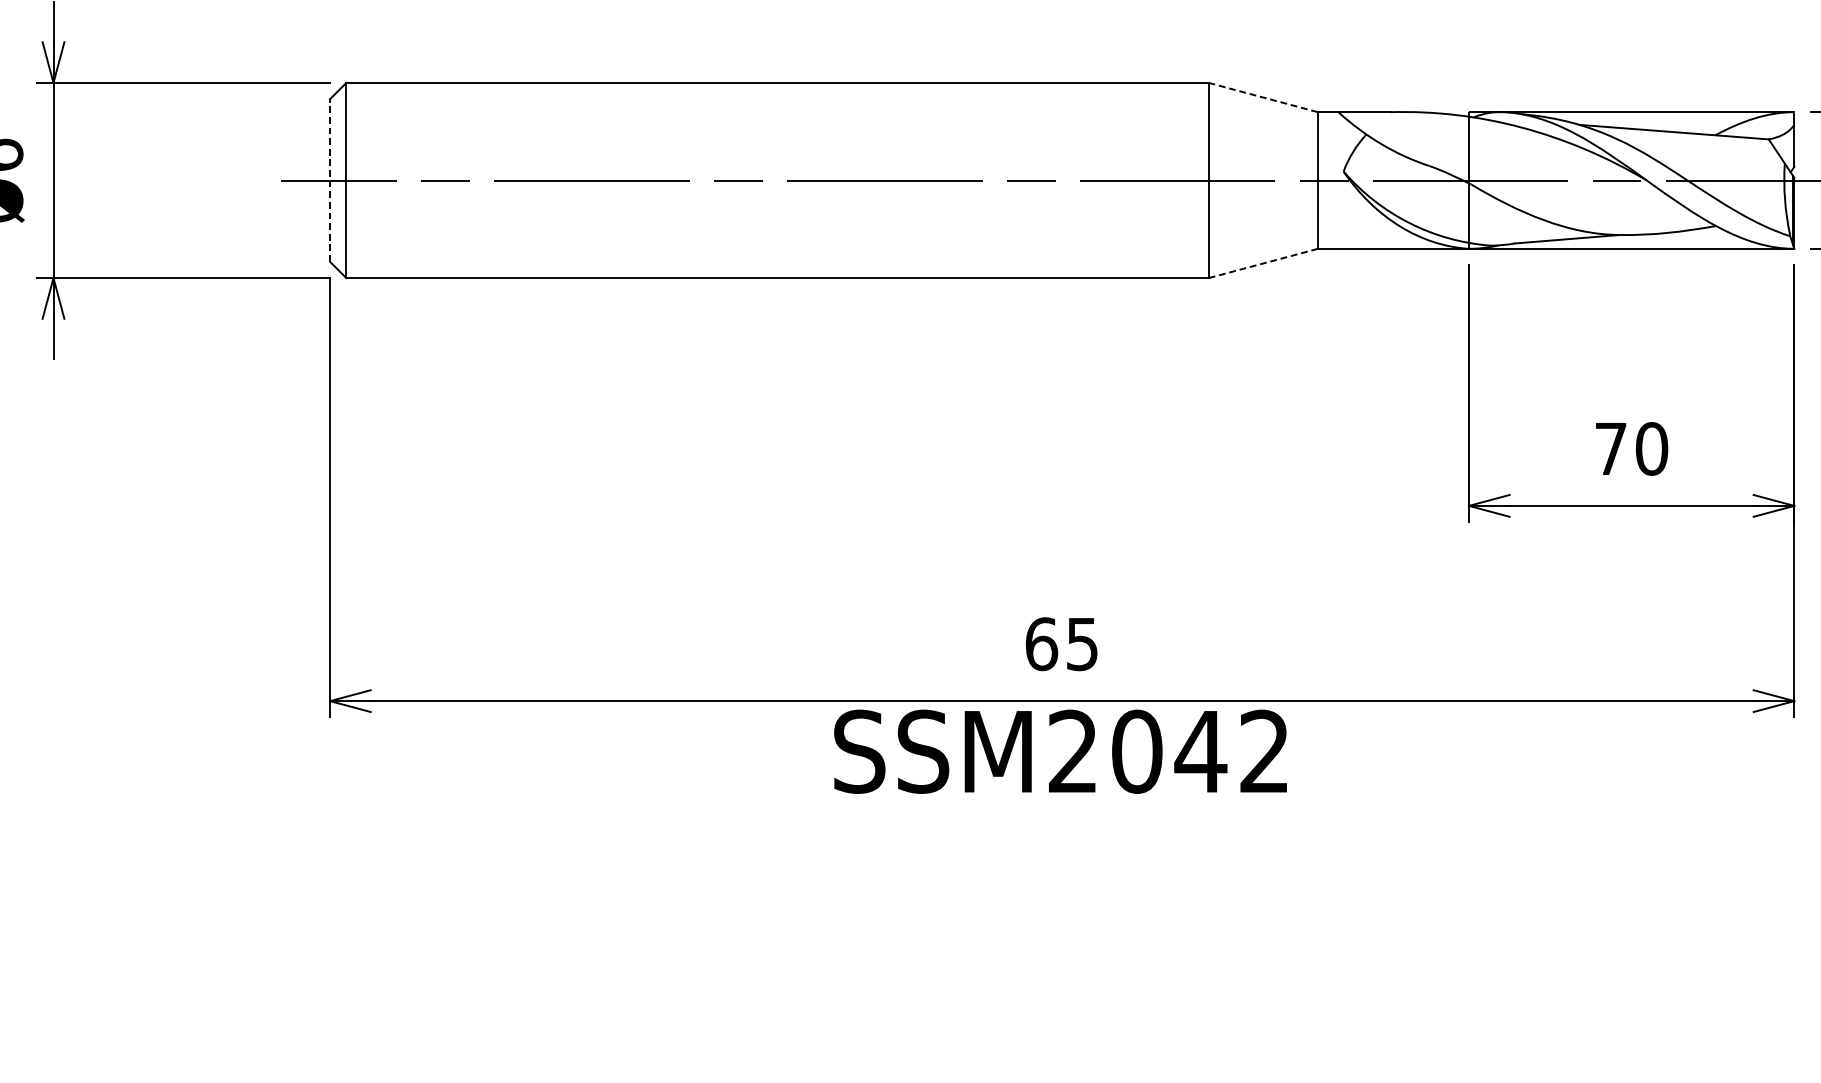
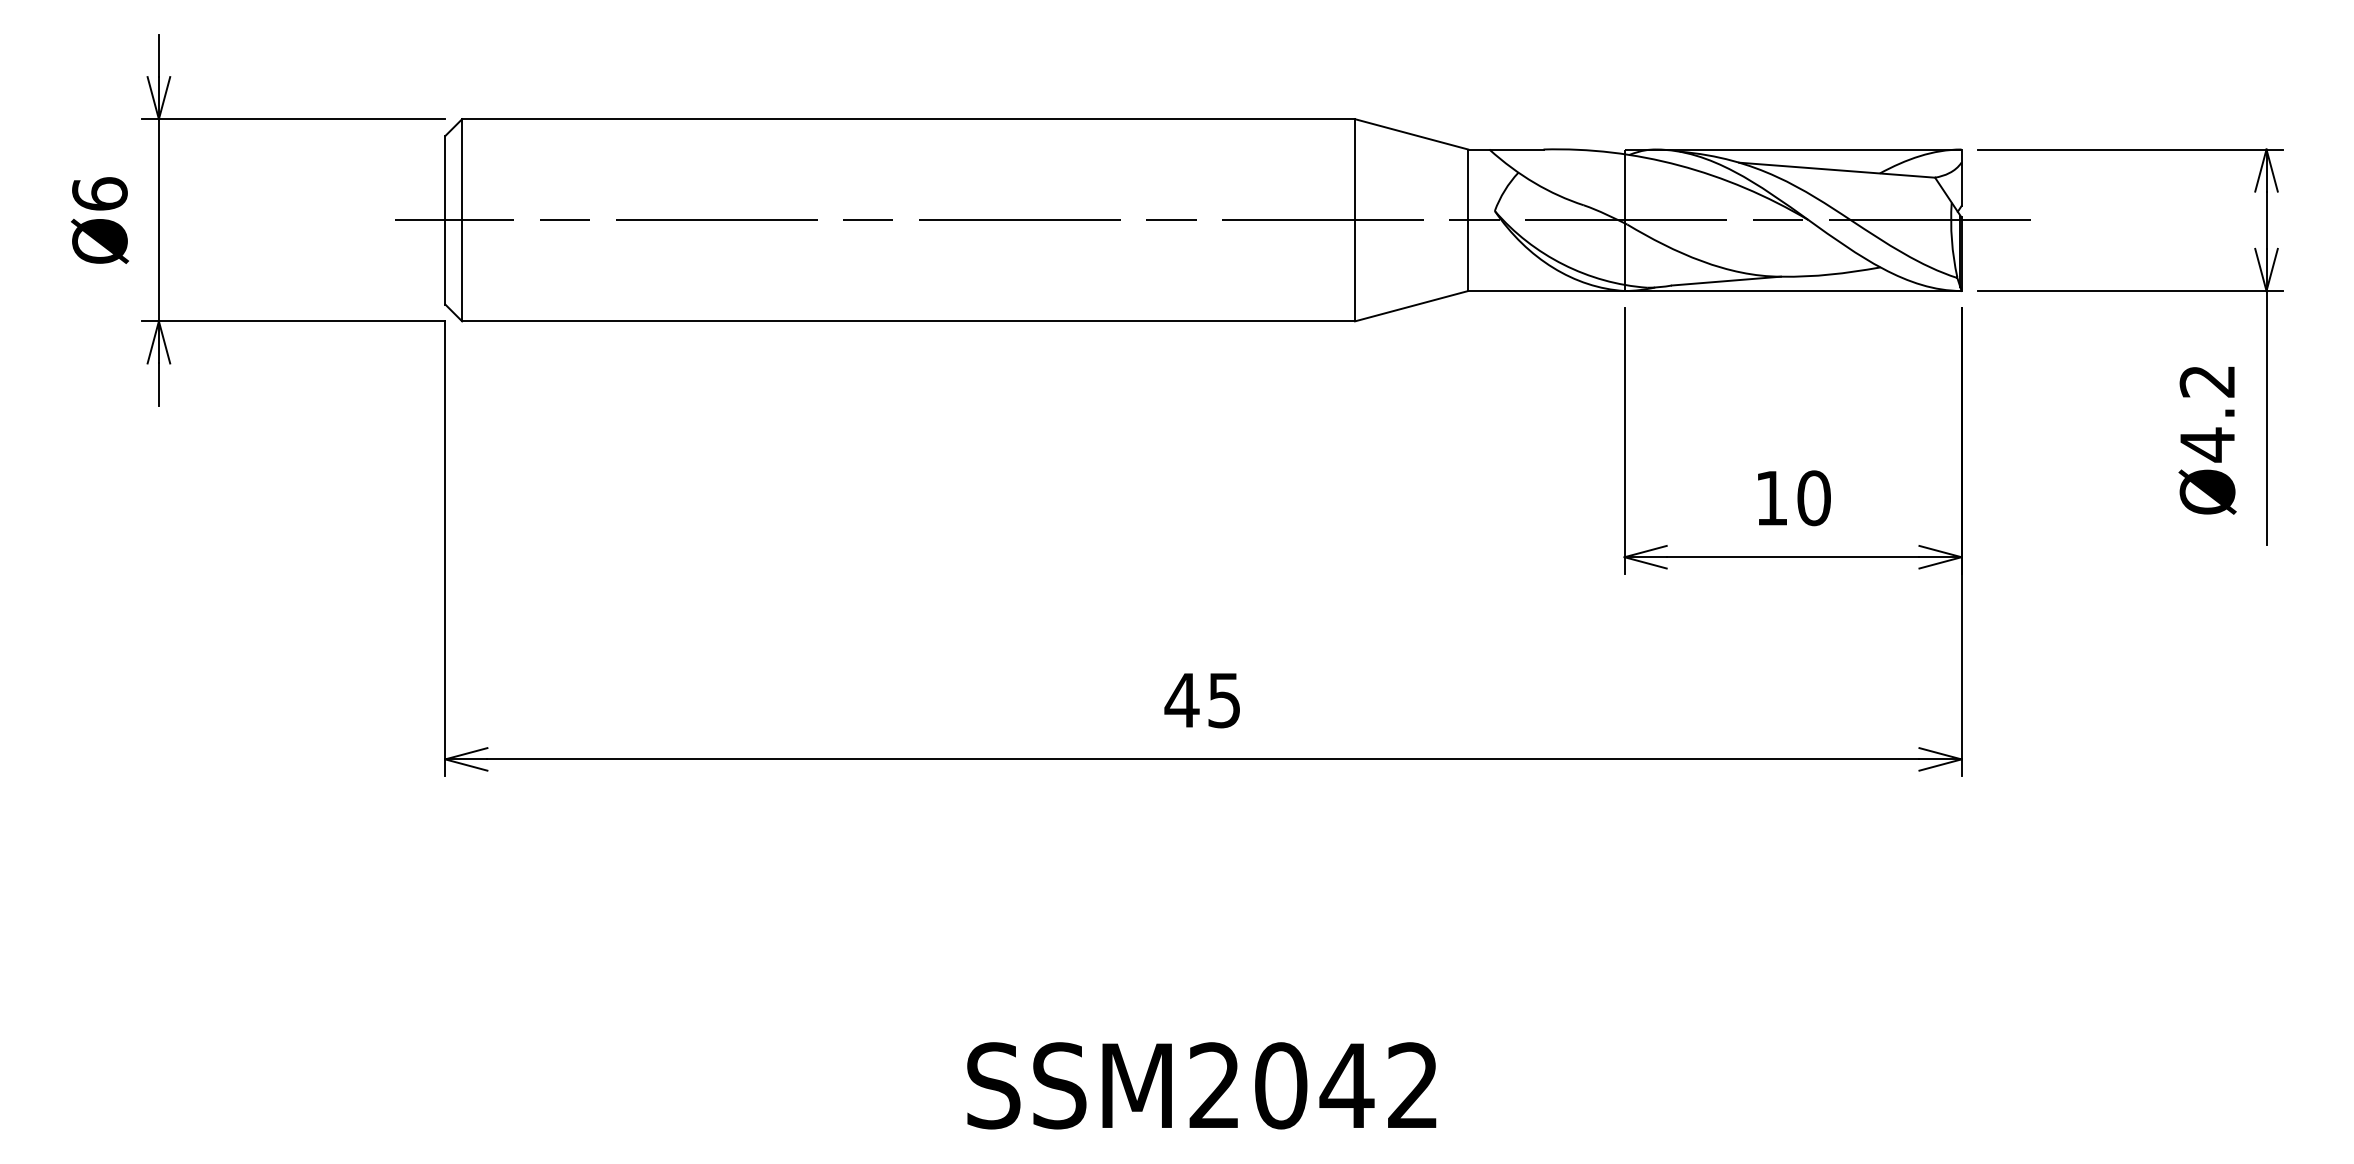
line: (1263, 97) -> (1411, 134), dashed -> solid
line: (330, 179) -> (445, 219), dashed -> solid
line: (1263, 263) -> (1411, 306), dashed -> solid
text: (1610, 449) -> (1771, 498), 70 -> 10
text: (1041, 644) -> (1181, 700), 65 -> 45
text: (1060, 751) -> (1201, 1085), moved

